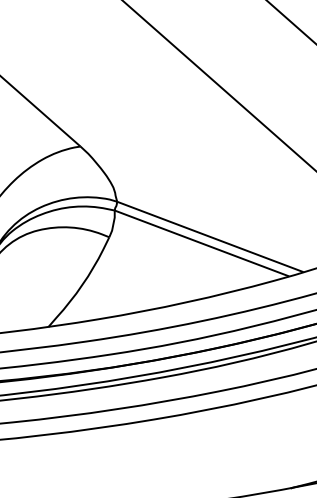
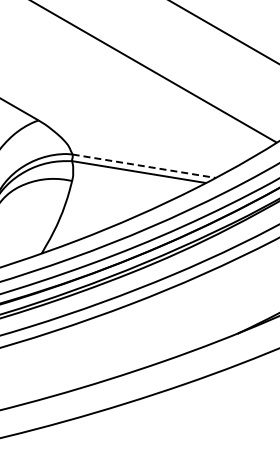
line: (210, 237) -> (144, 166), solid -> dashed

